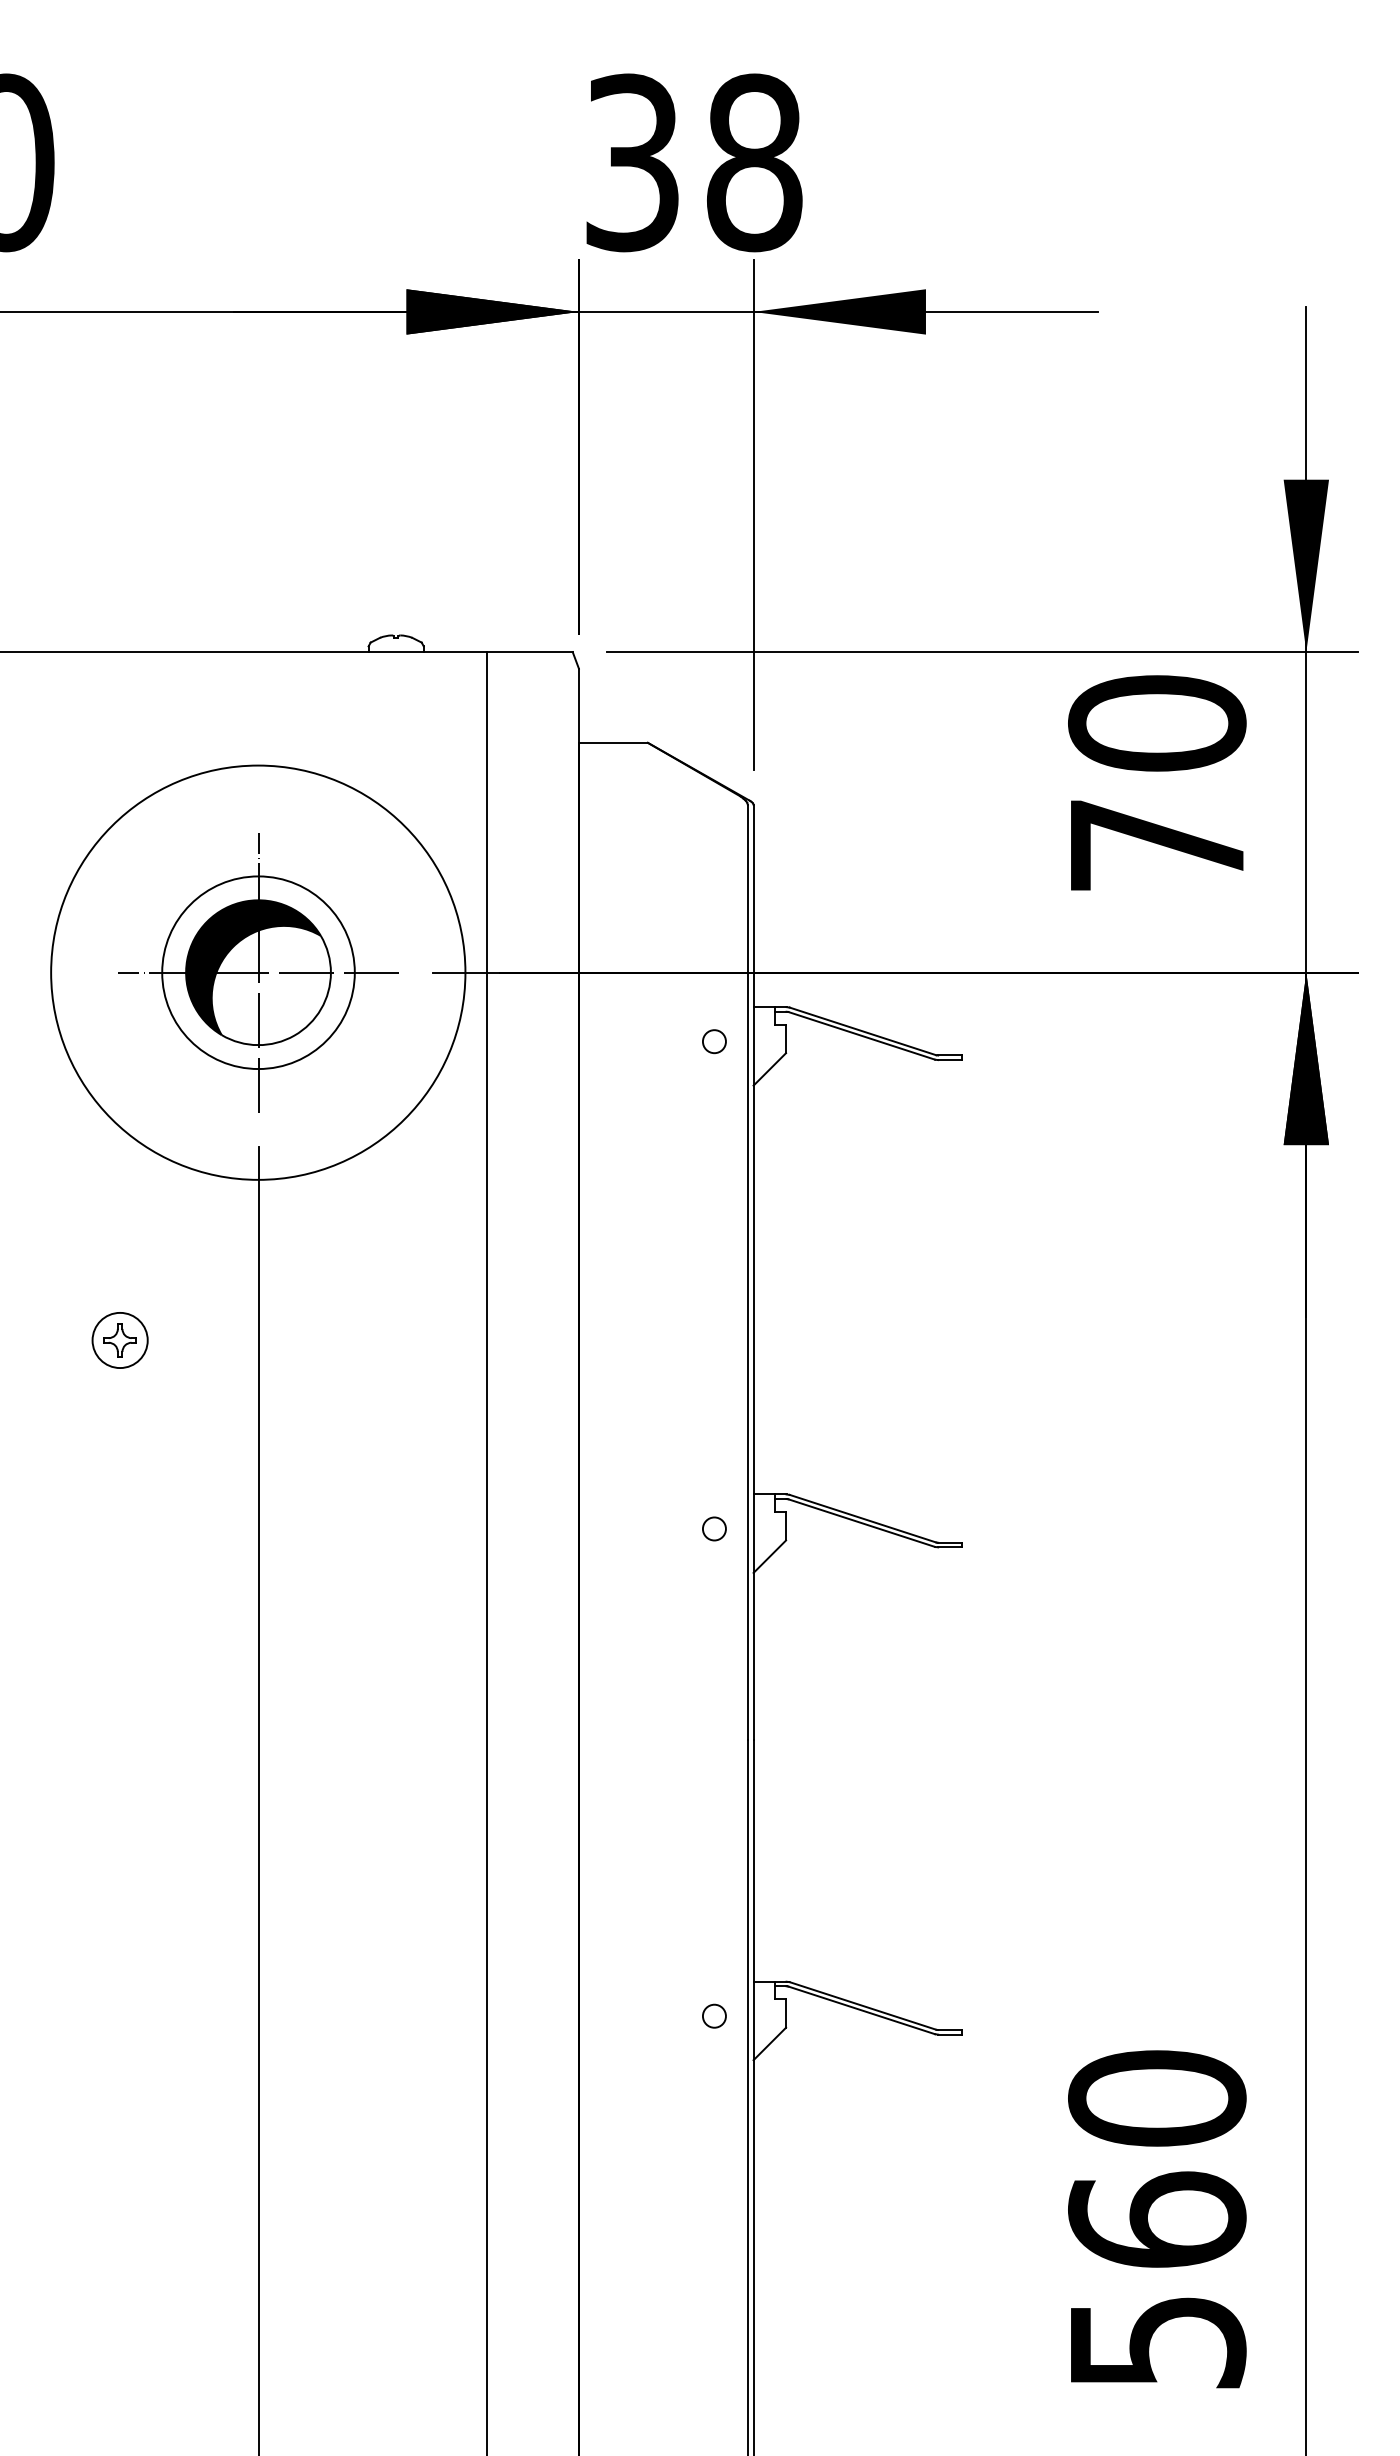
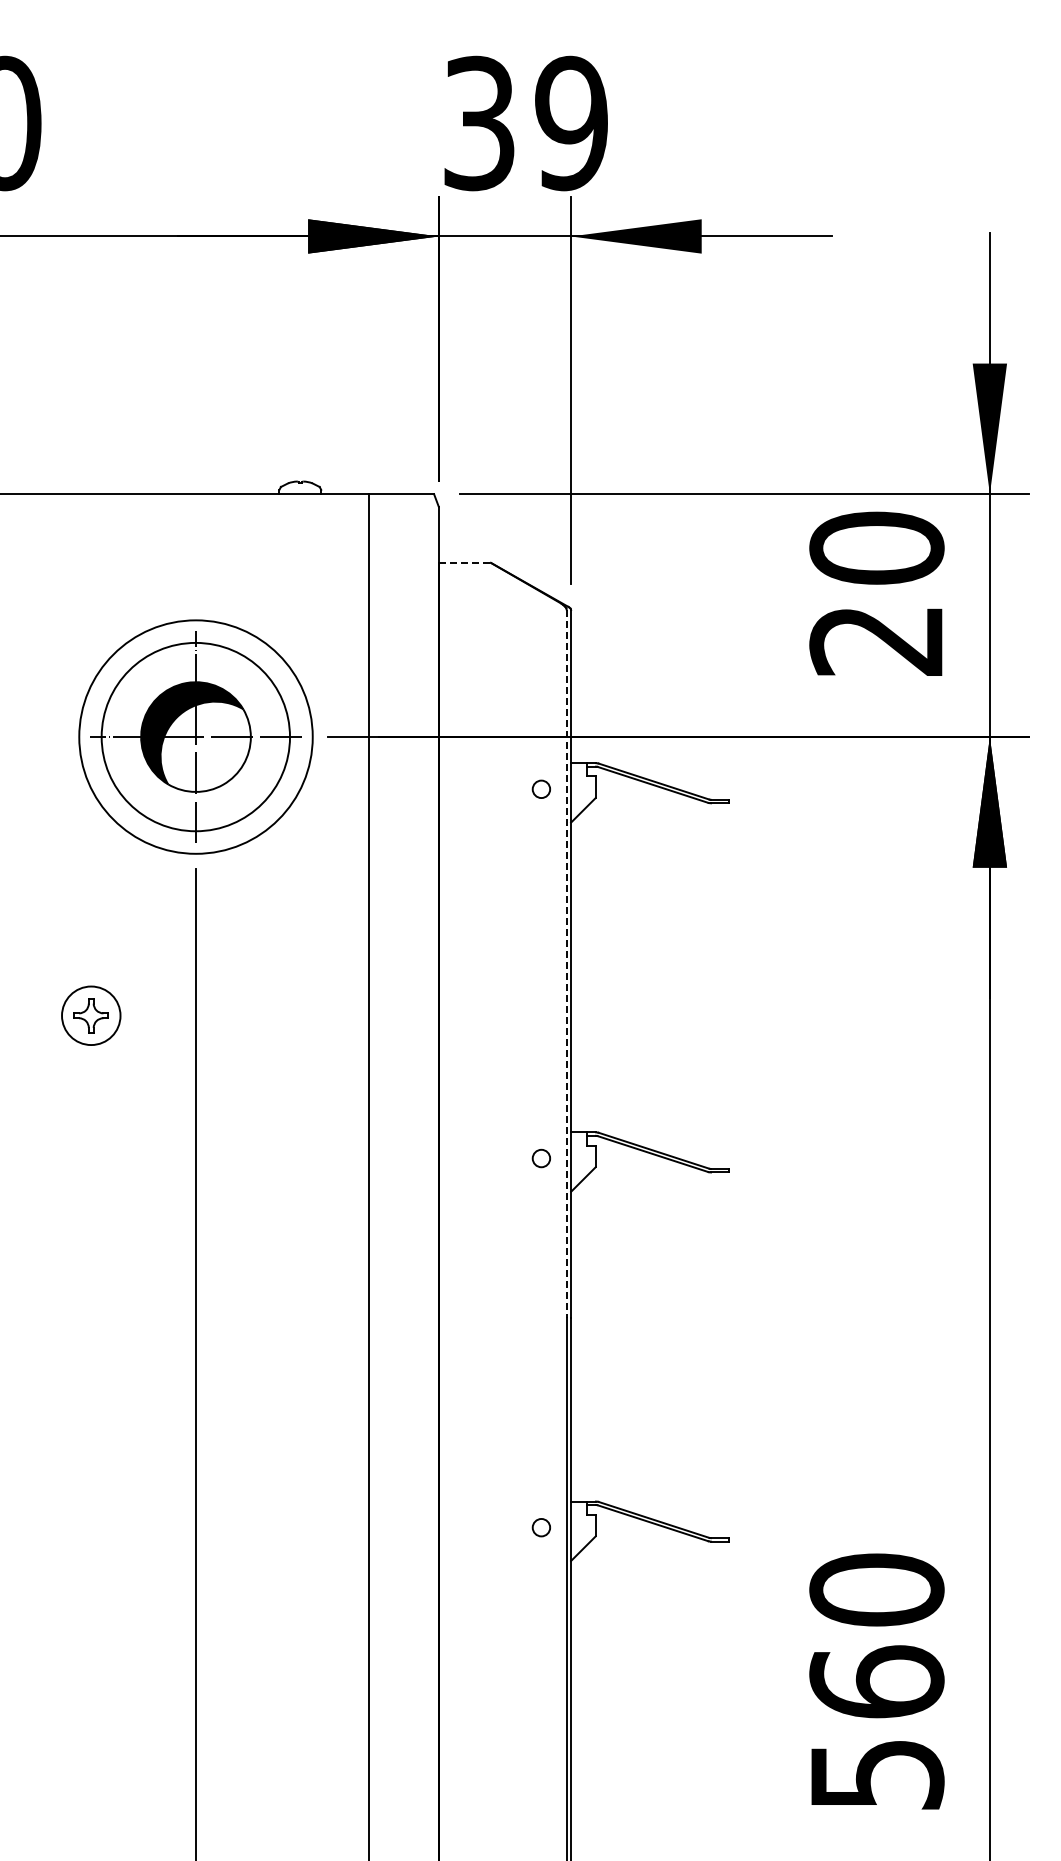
text: (754, 162) -> (571, 123), 38 -> 39
line: (614, 742) -> (465, 562), solid -> dashed
text: (1155, 845) -> (875, 640), 70 -> 20
circle: (257, 973) -> (195, 737), size x0.6
circle: (257, 973) -> (195, 737), size x1.6
line: (747, 1272) -> (566, 964), solid -> dashed
part: (119, 1340) -> (90, 1015), size x1.4

